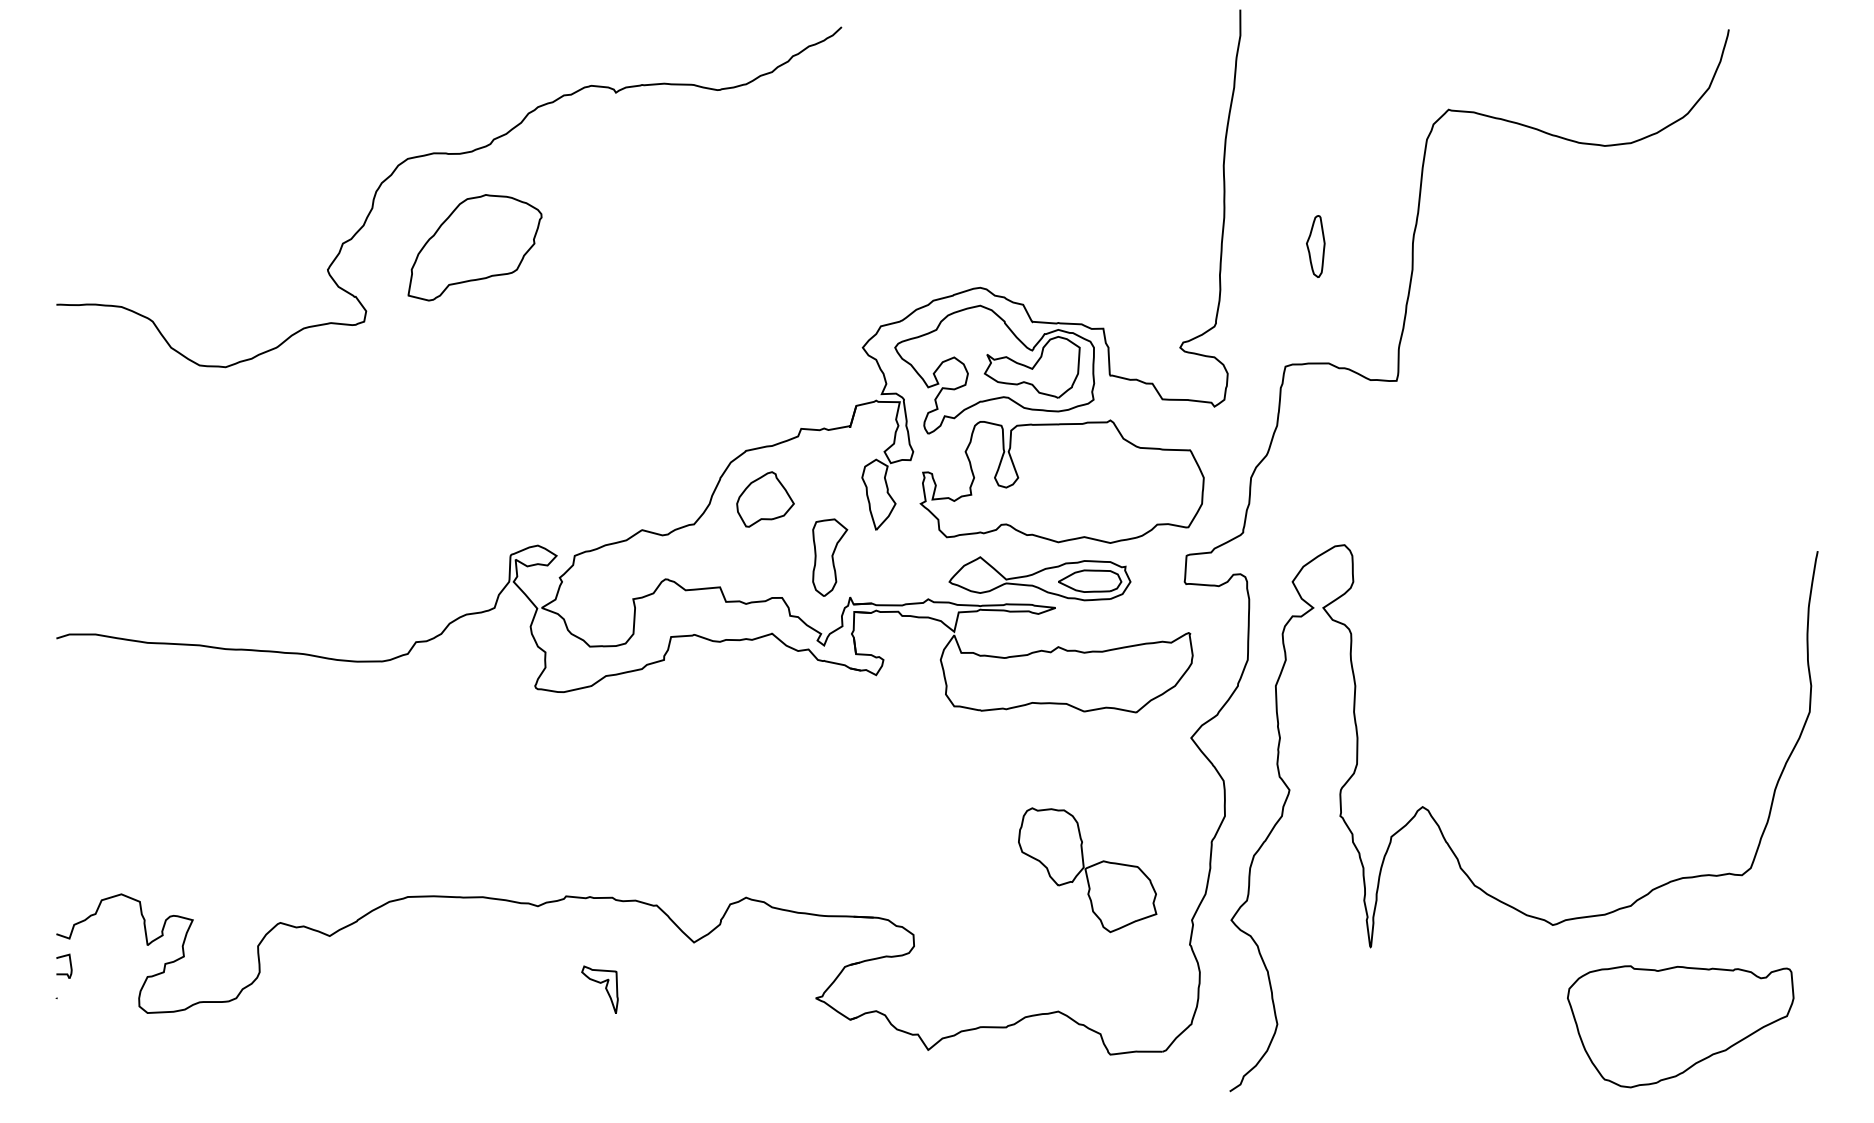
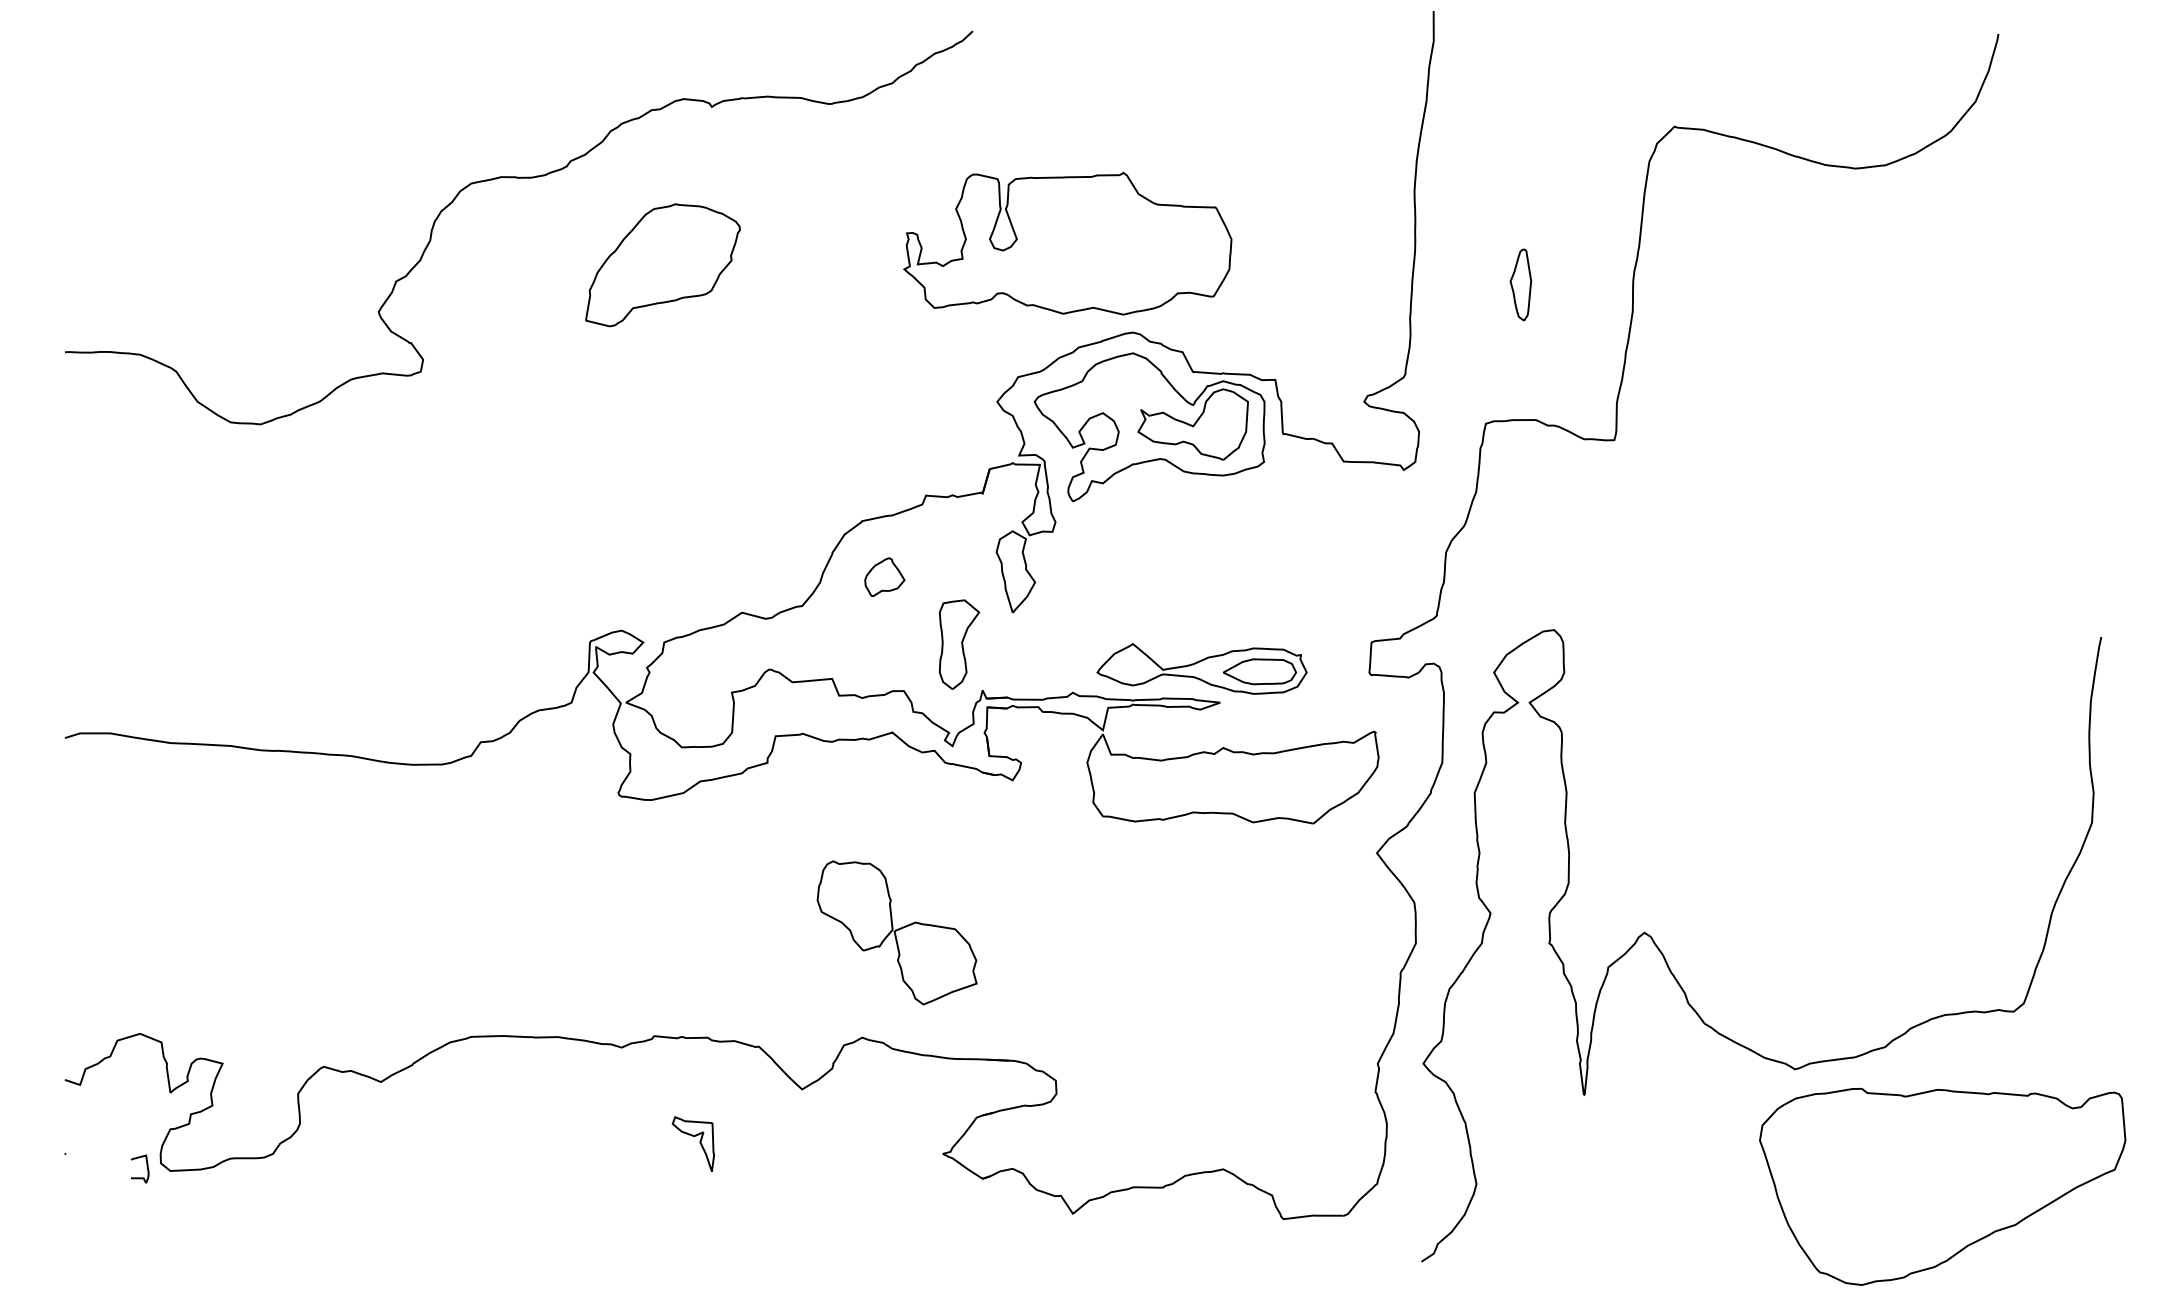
part: (474, 247) -> (662, 265), moved
part: (1061, 481) -> (1067, 243), moved
part: (765, 498) -> (884, 576), size x0.6
part: (1087, 869) -> (896, 932), moved
part: (69, 964) -> (146, 1166), moved
part: (1680, 1026) -> (1942, 1186), size x1.4

